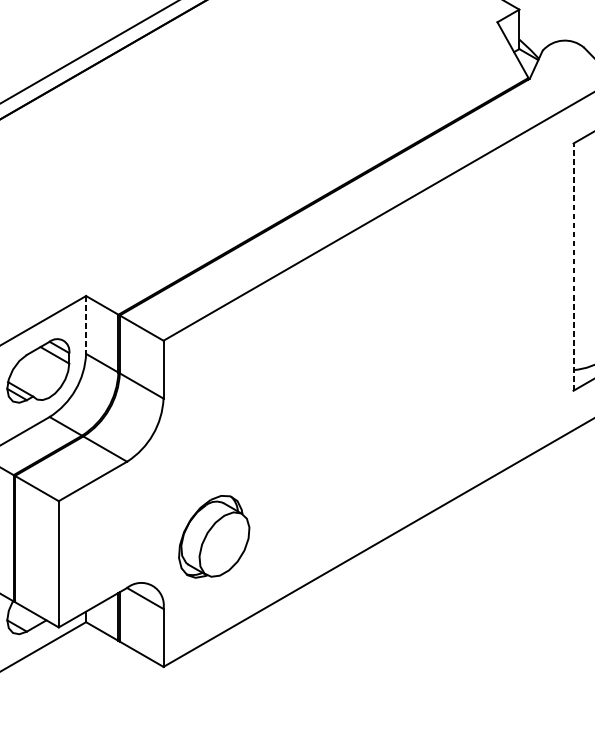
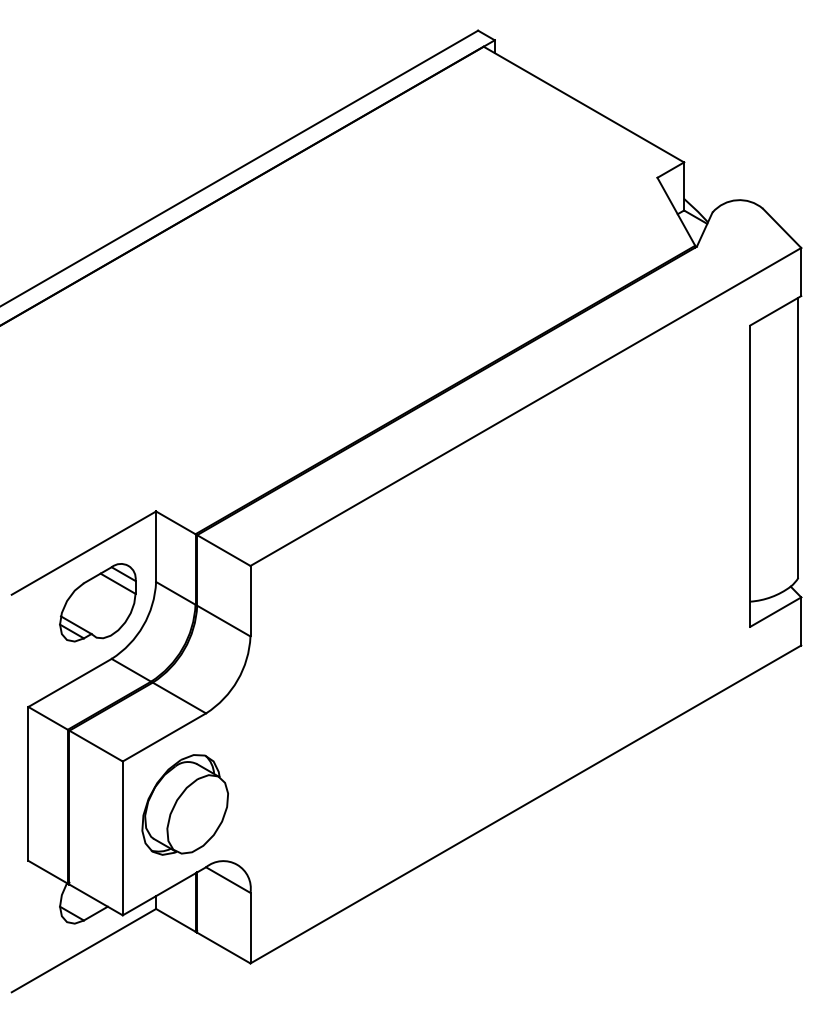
line: (573, 267) -> (750, 476), dashed -> solid
line: (86, 325) -> (156, 547), dashed -> solid
part: (213, 536) -> (184, 804), moved

